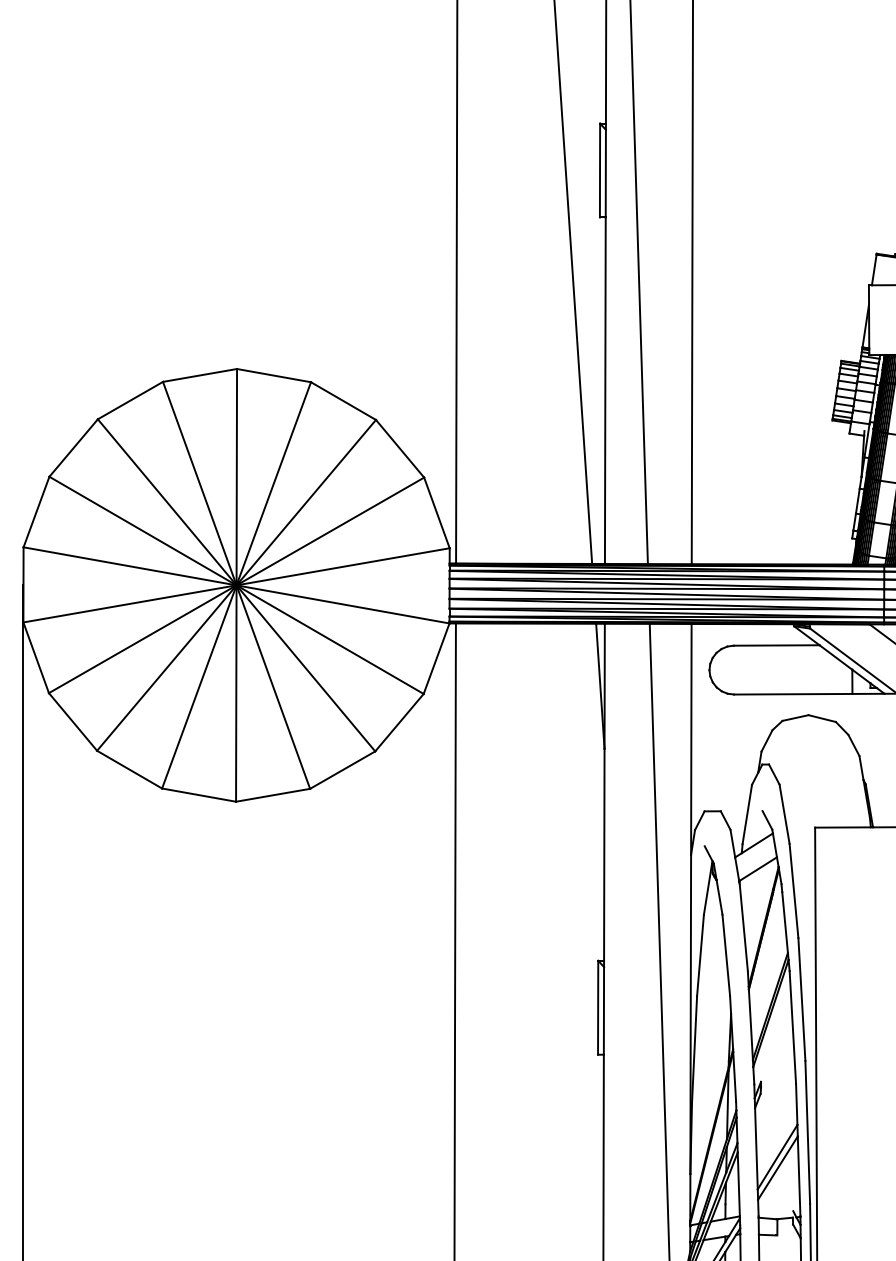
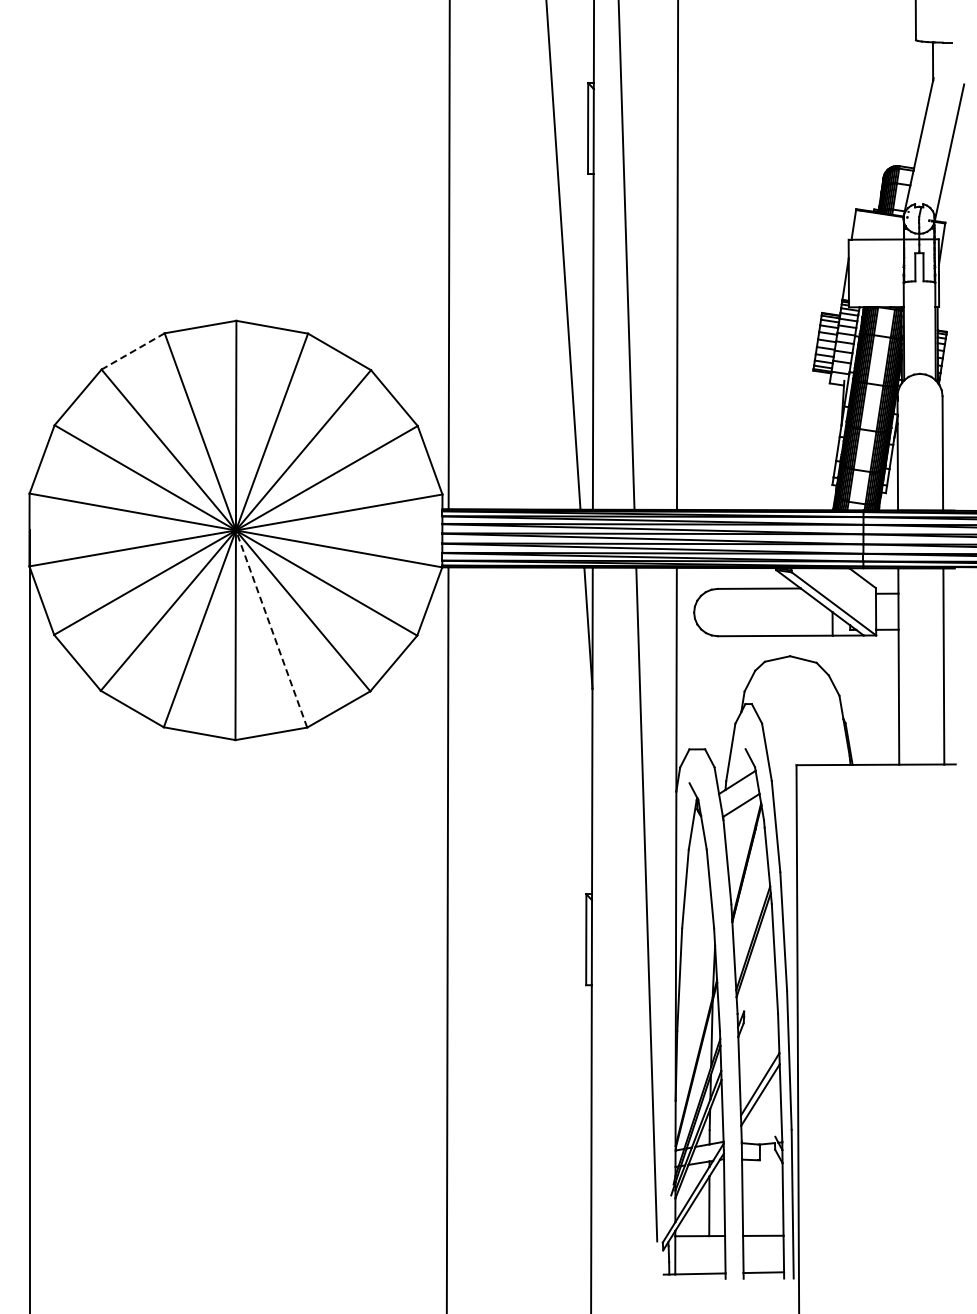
line: (129, 400) -> (132, 351), solid -> dashed
line: (273, 687) -> (271, 629), solid -> dashed

